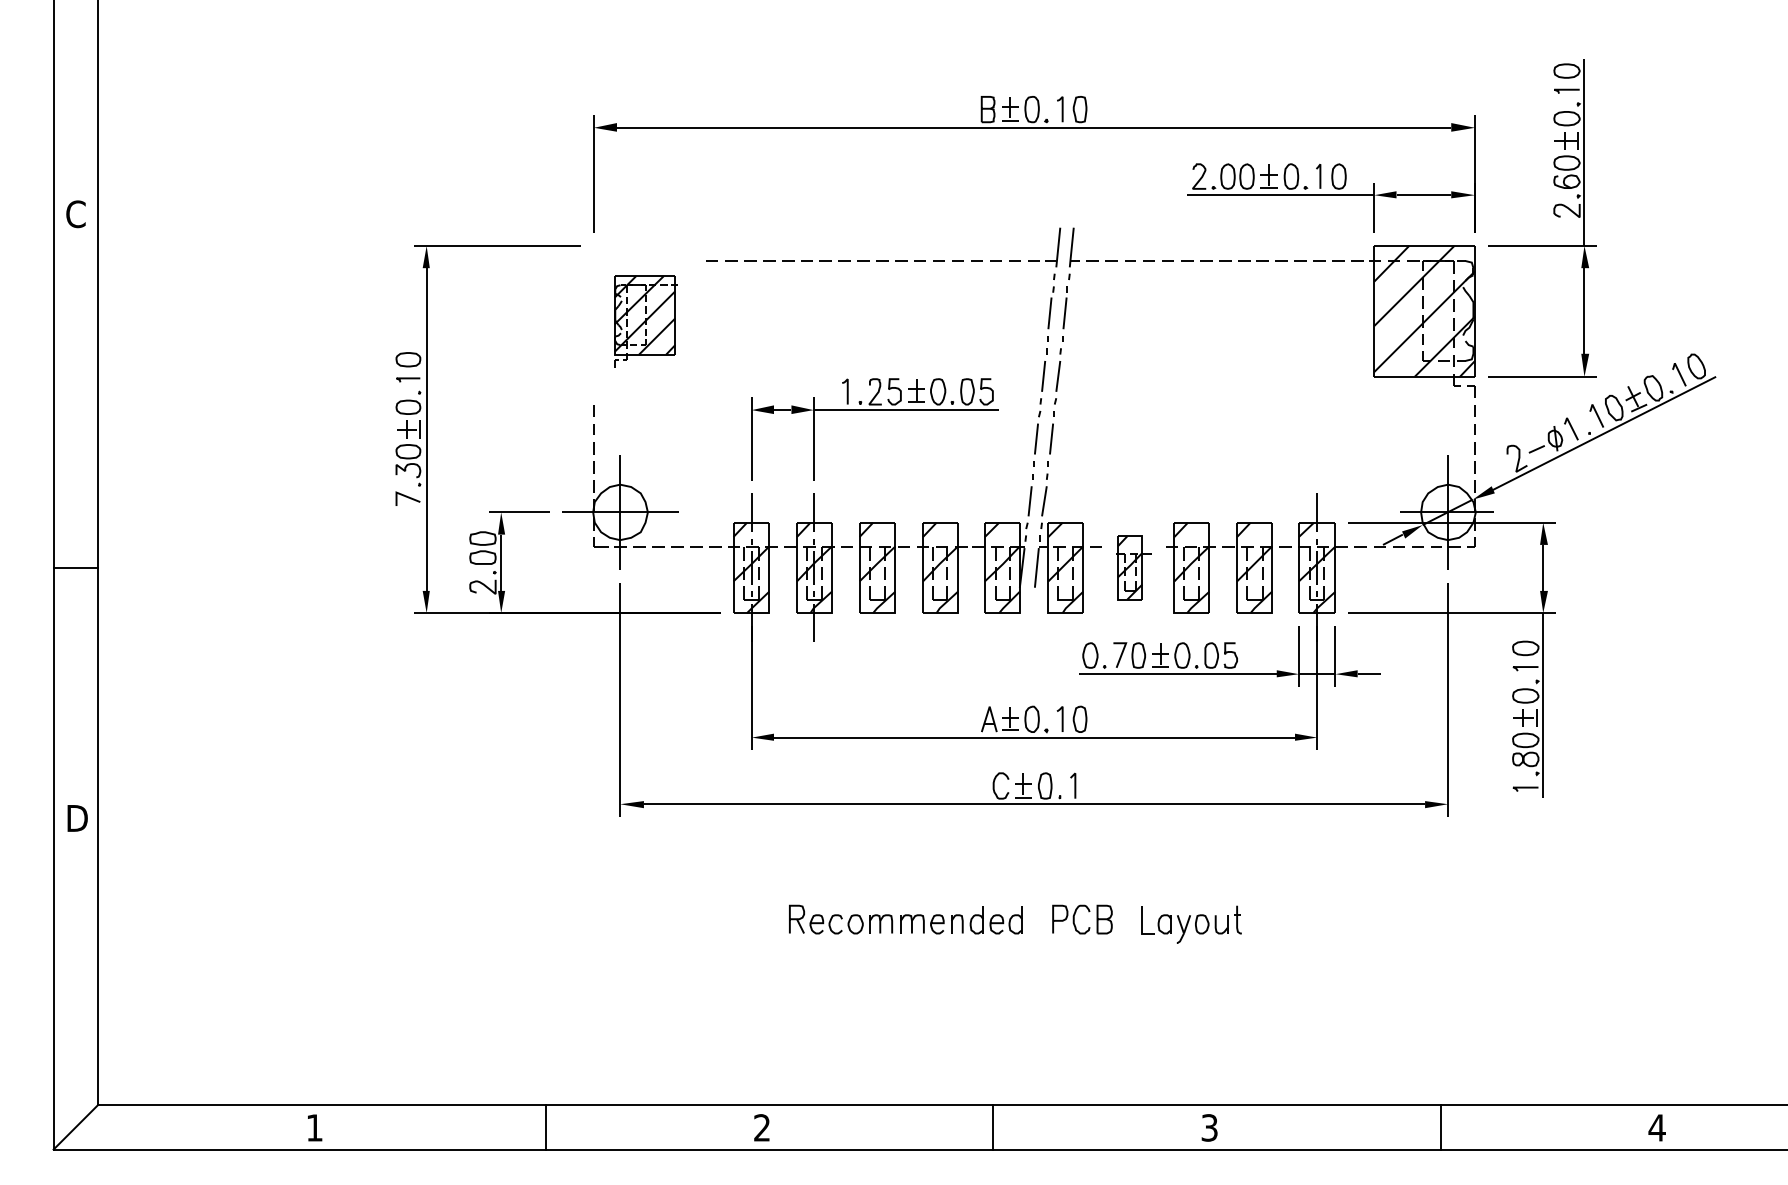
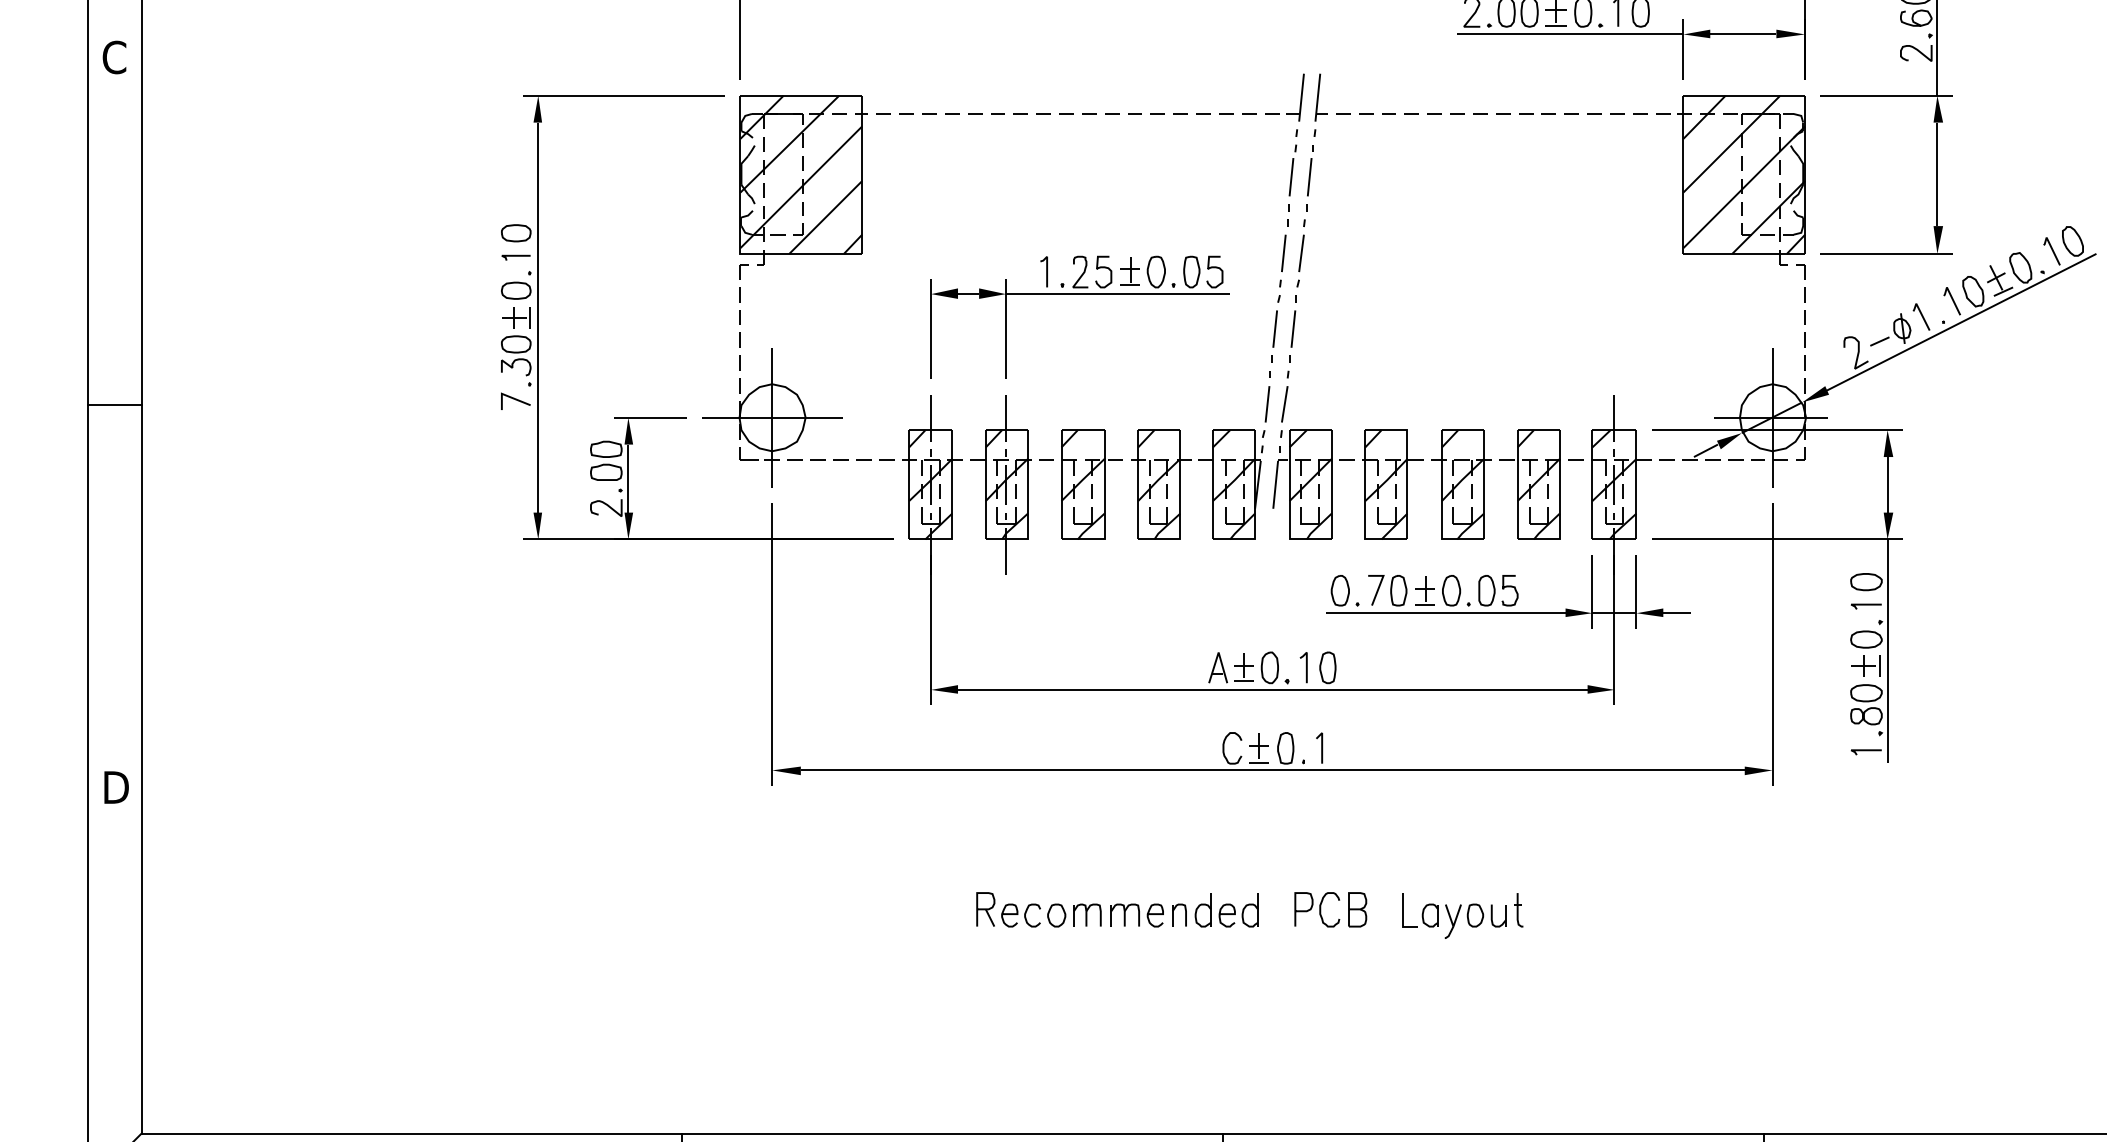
part: (645, 321) -> (802, 187), size x1.67
line: (75, 567) -> (113, 404), moved
part: (1133, 567) -> (1392, 484), size x1.43

